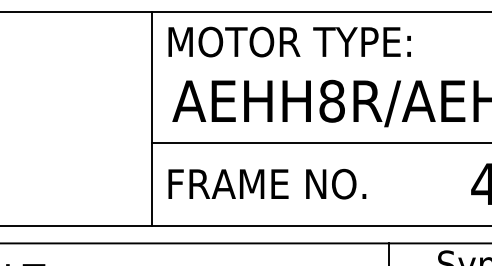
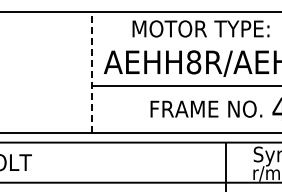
text: (288, 41) -> (200, 28), moved
line: (152, 117) -> (92, 71), solid -> dashed
text: (267, 182) -> (206, 108), moved

